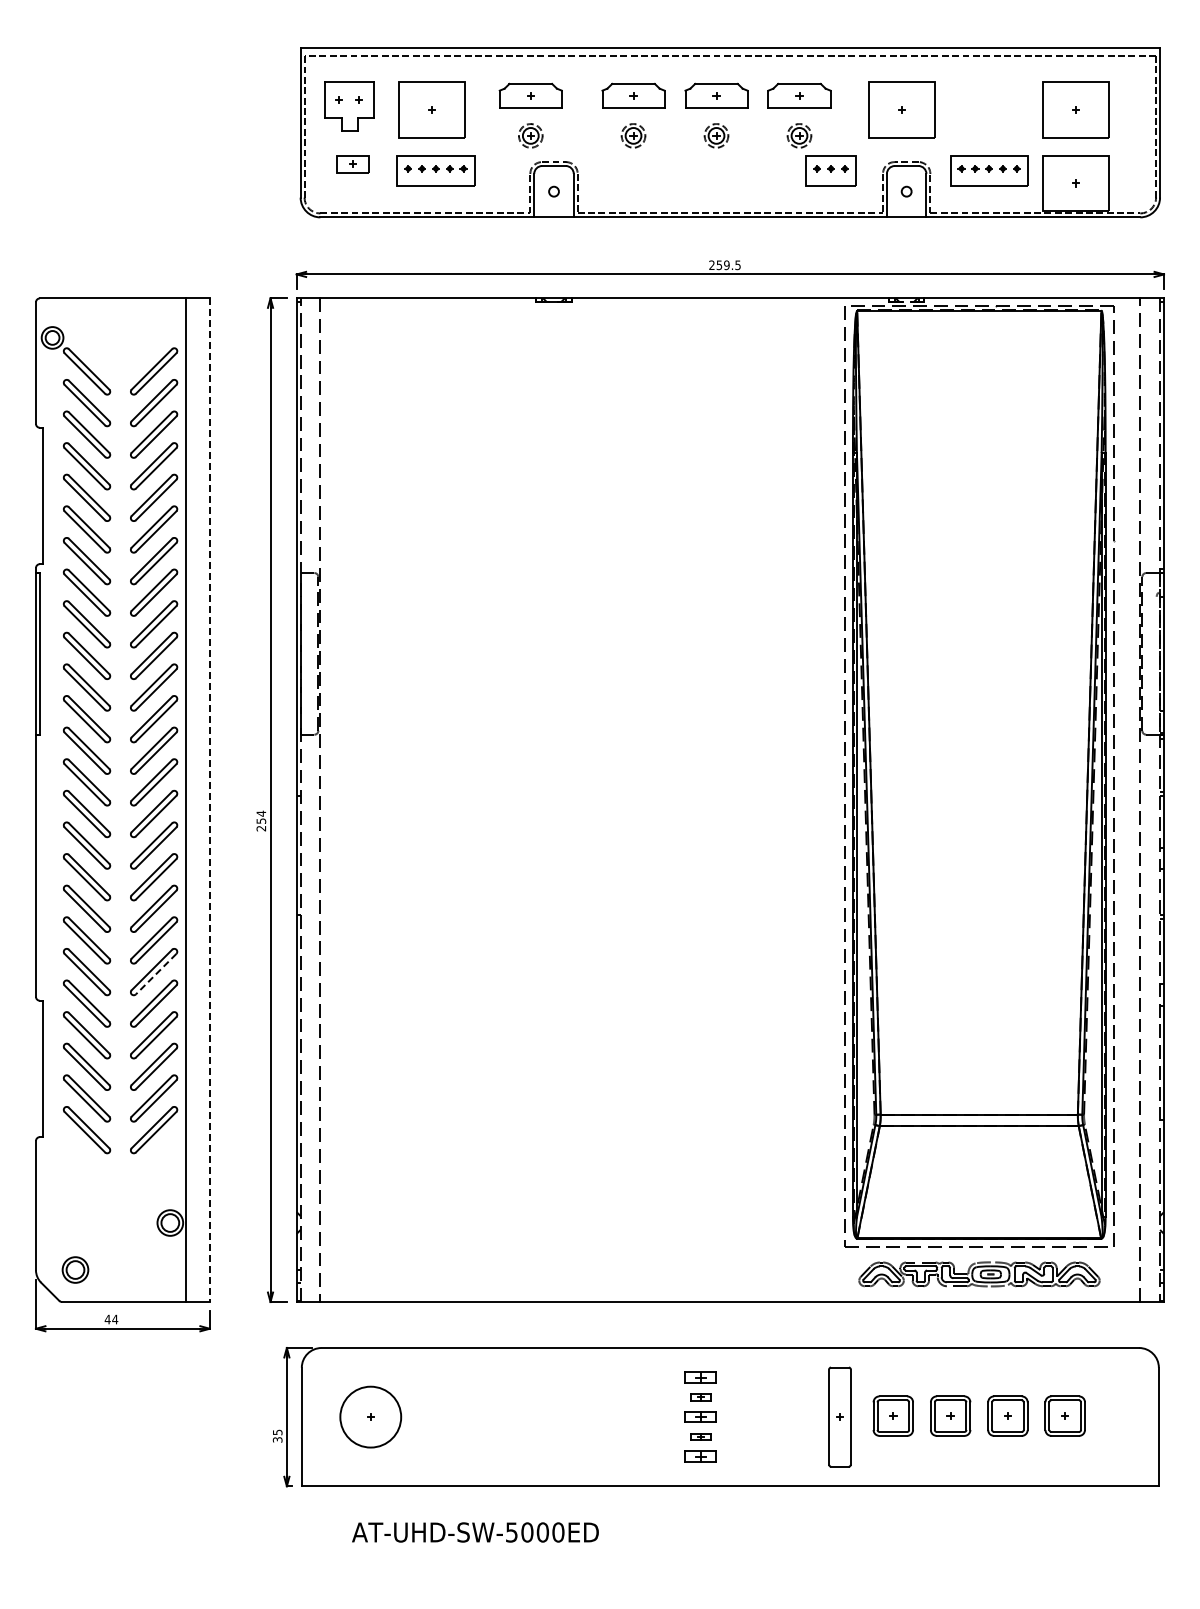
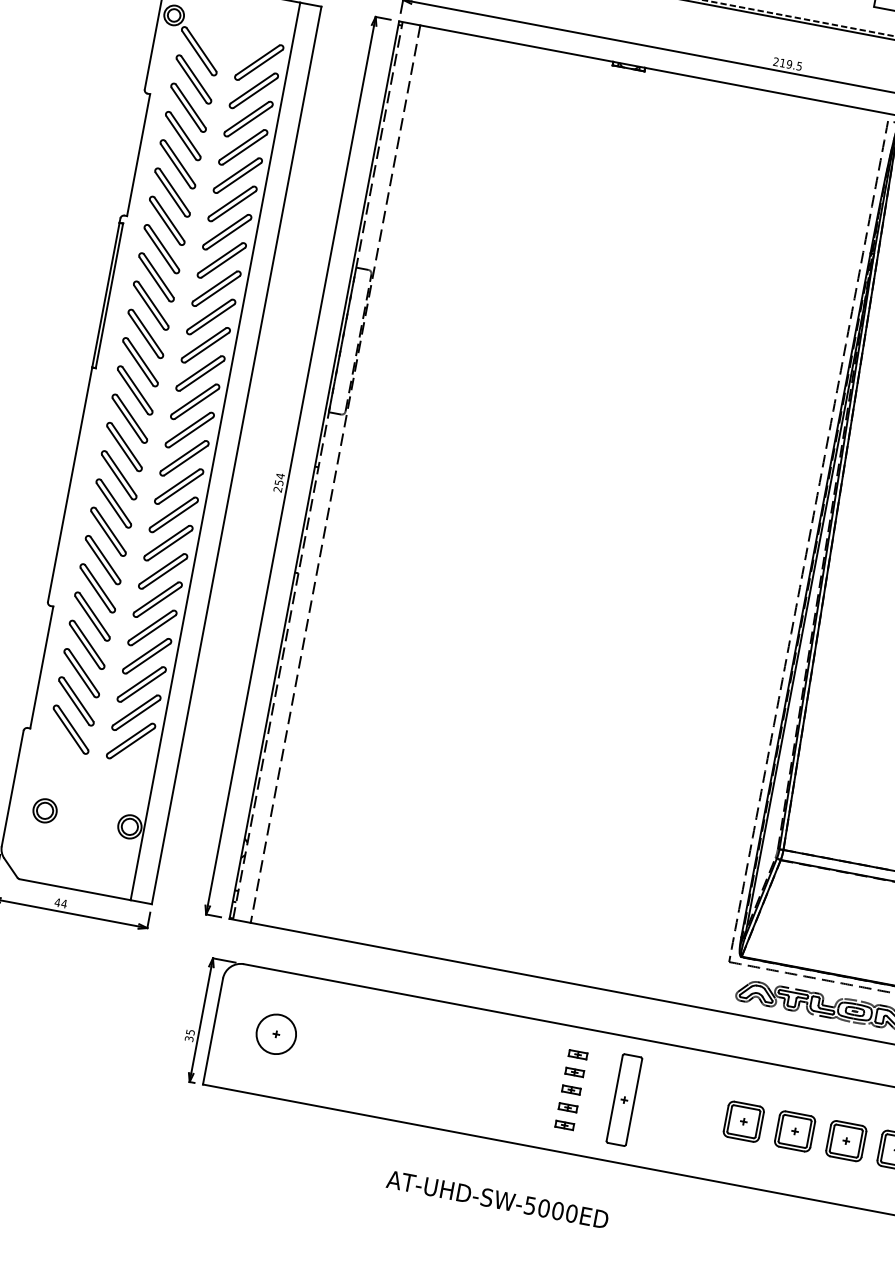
text: (719, 265) -> (782, 63), 259.5 -> 219.5
line: (209, 800) -> (236, 455), dashed -> solid
line: (156, 974) -> (159, 602), dashed -> solid
part: (75, 1269) -> (45, 810), moved
part: (700, 1377) -> (577, 1054), size x0.62
circle: (370, 1416) -> (276, 1033), size x0.71
part: (839, 1416) -> (624, 1099), moved
part: (700, 1417) -> (571, 1090), size x0.62
part: (700, 1456) -> (564, 1125), size x0.62
text: (475, 1532) -> (497, 1199), moved

